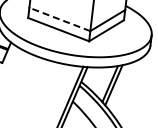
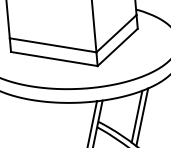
line: (59, 19) -> (52, 45), dashed -> solid

